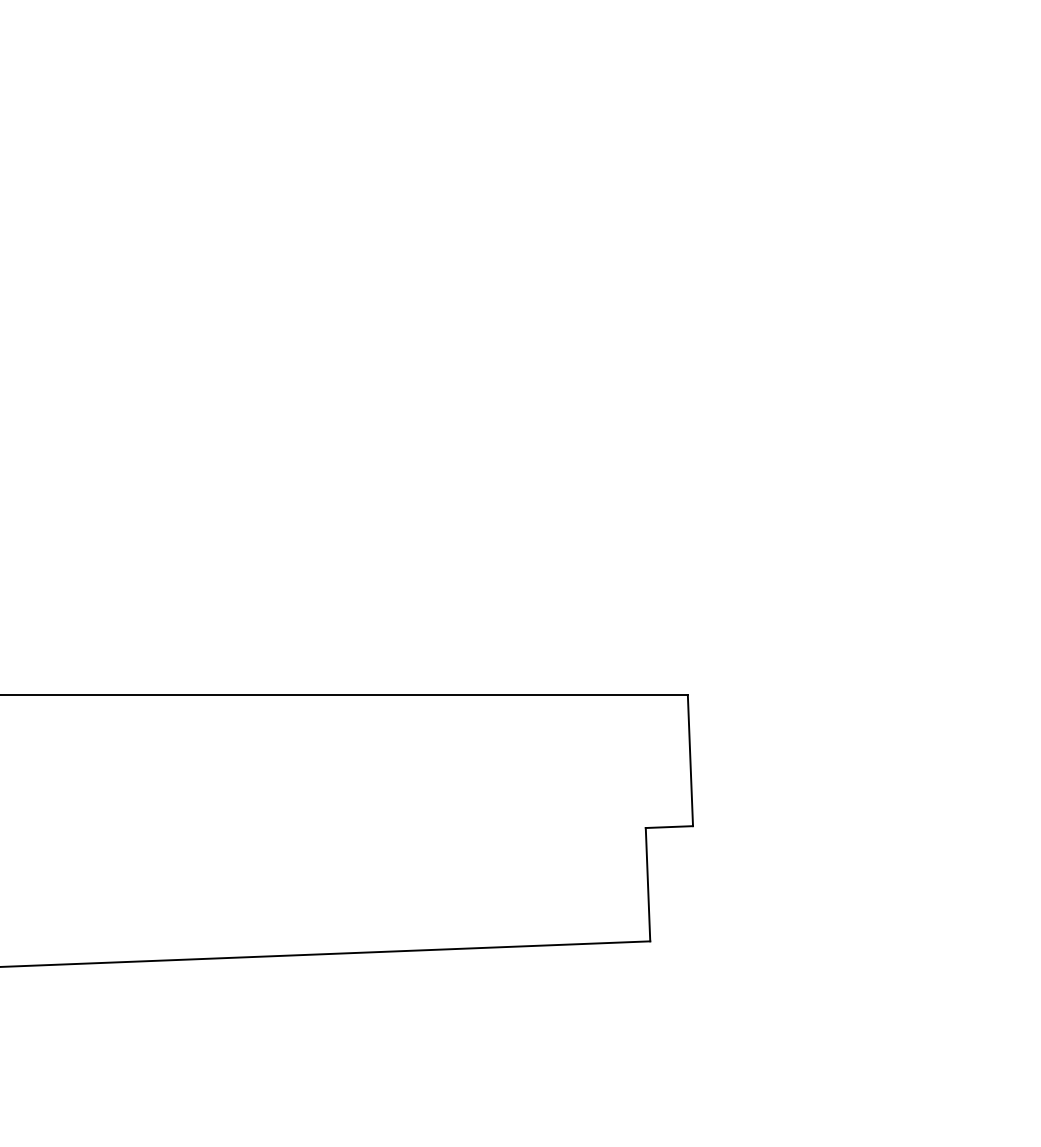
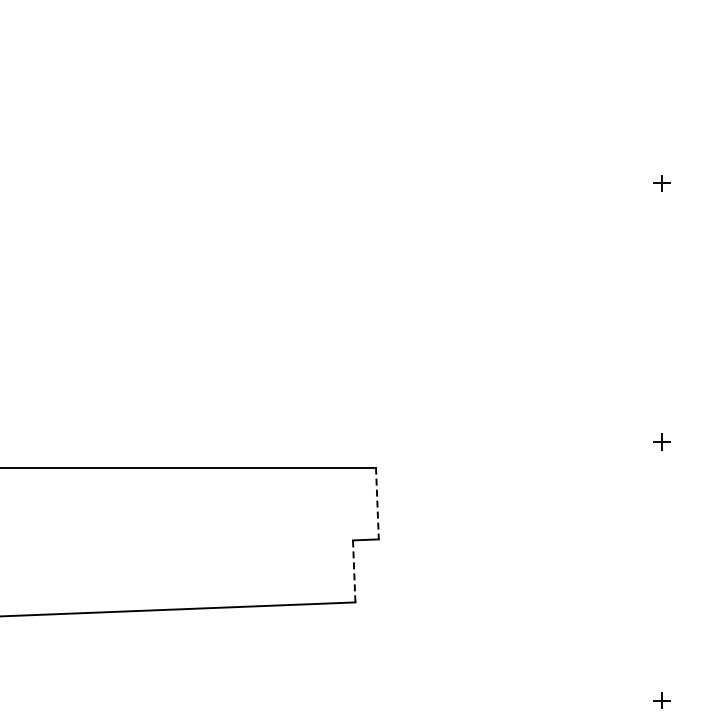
line: (690, 760) -> (377, 503), solid -> dashed
line: (648, 884) -> (354, 571), solid -> dashed

